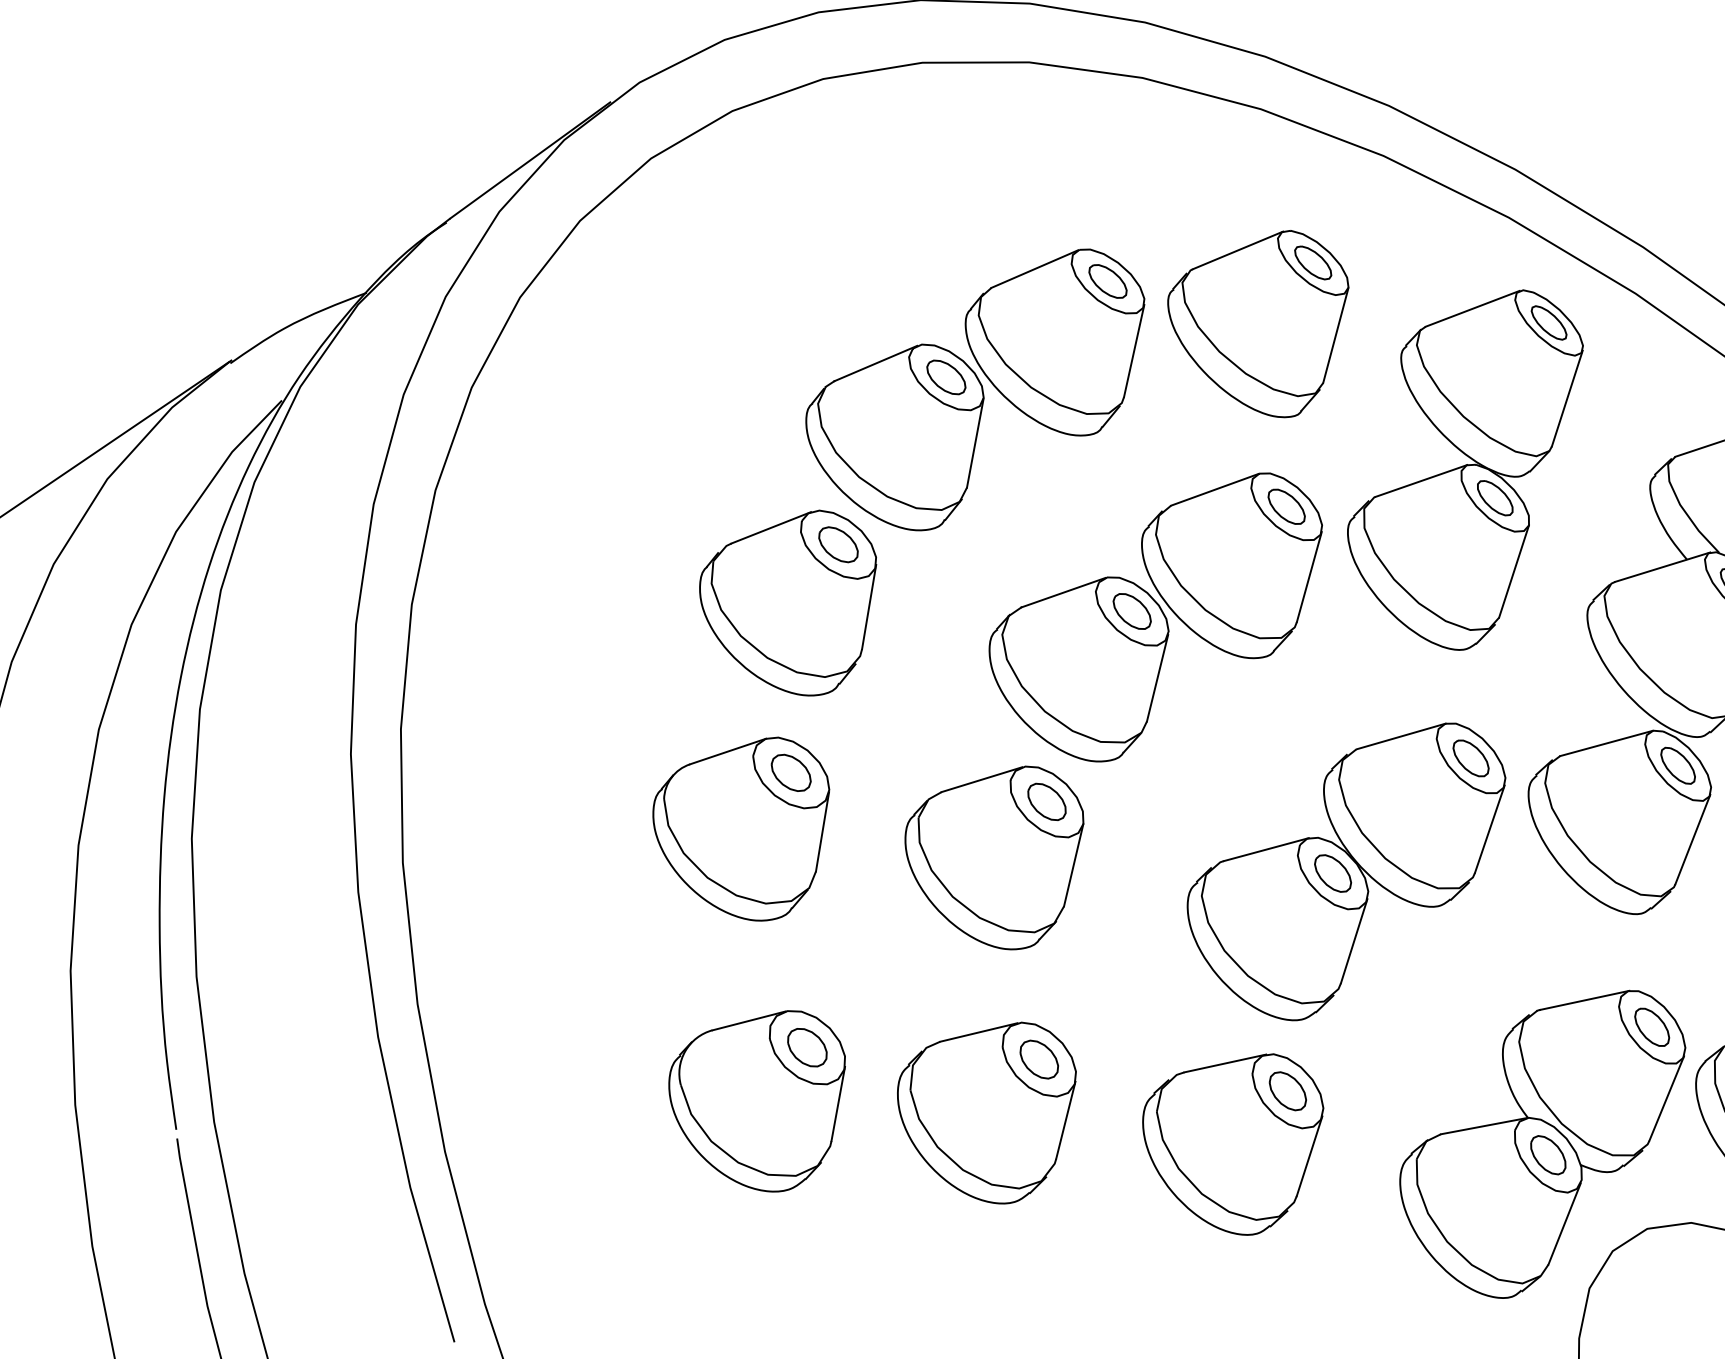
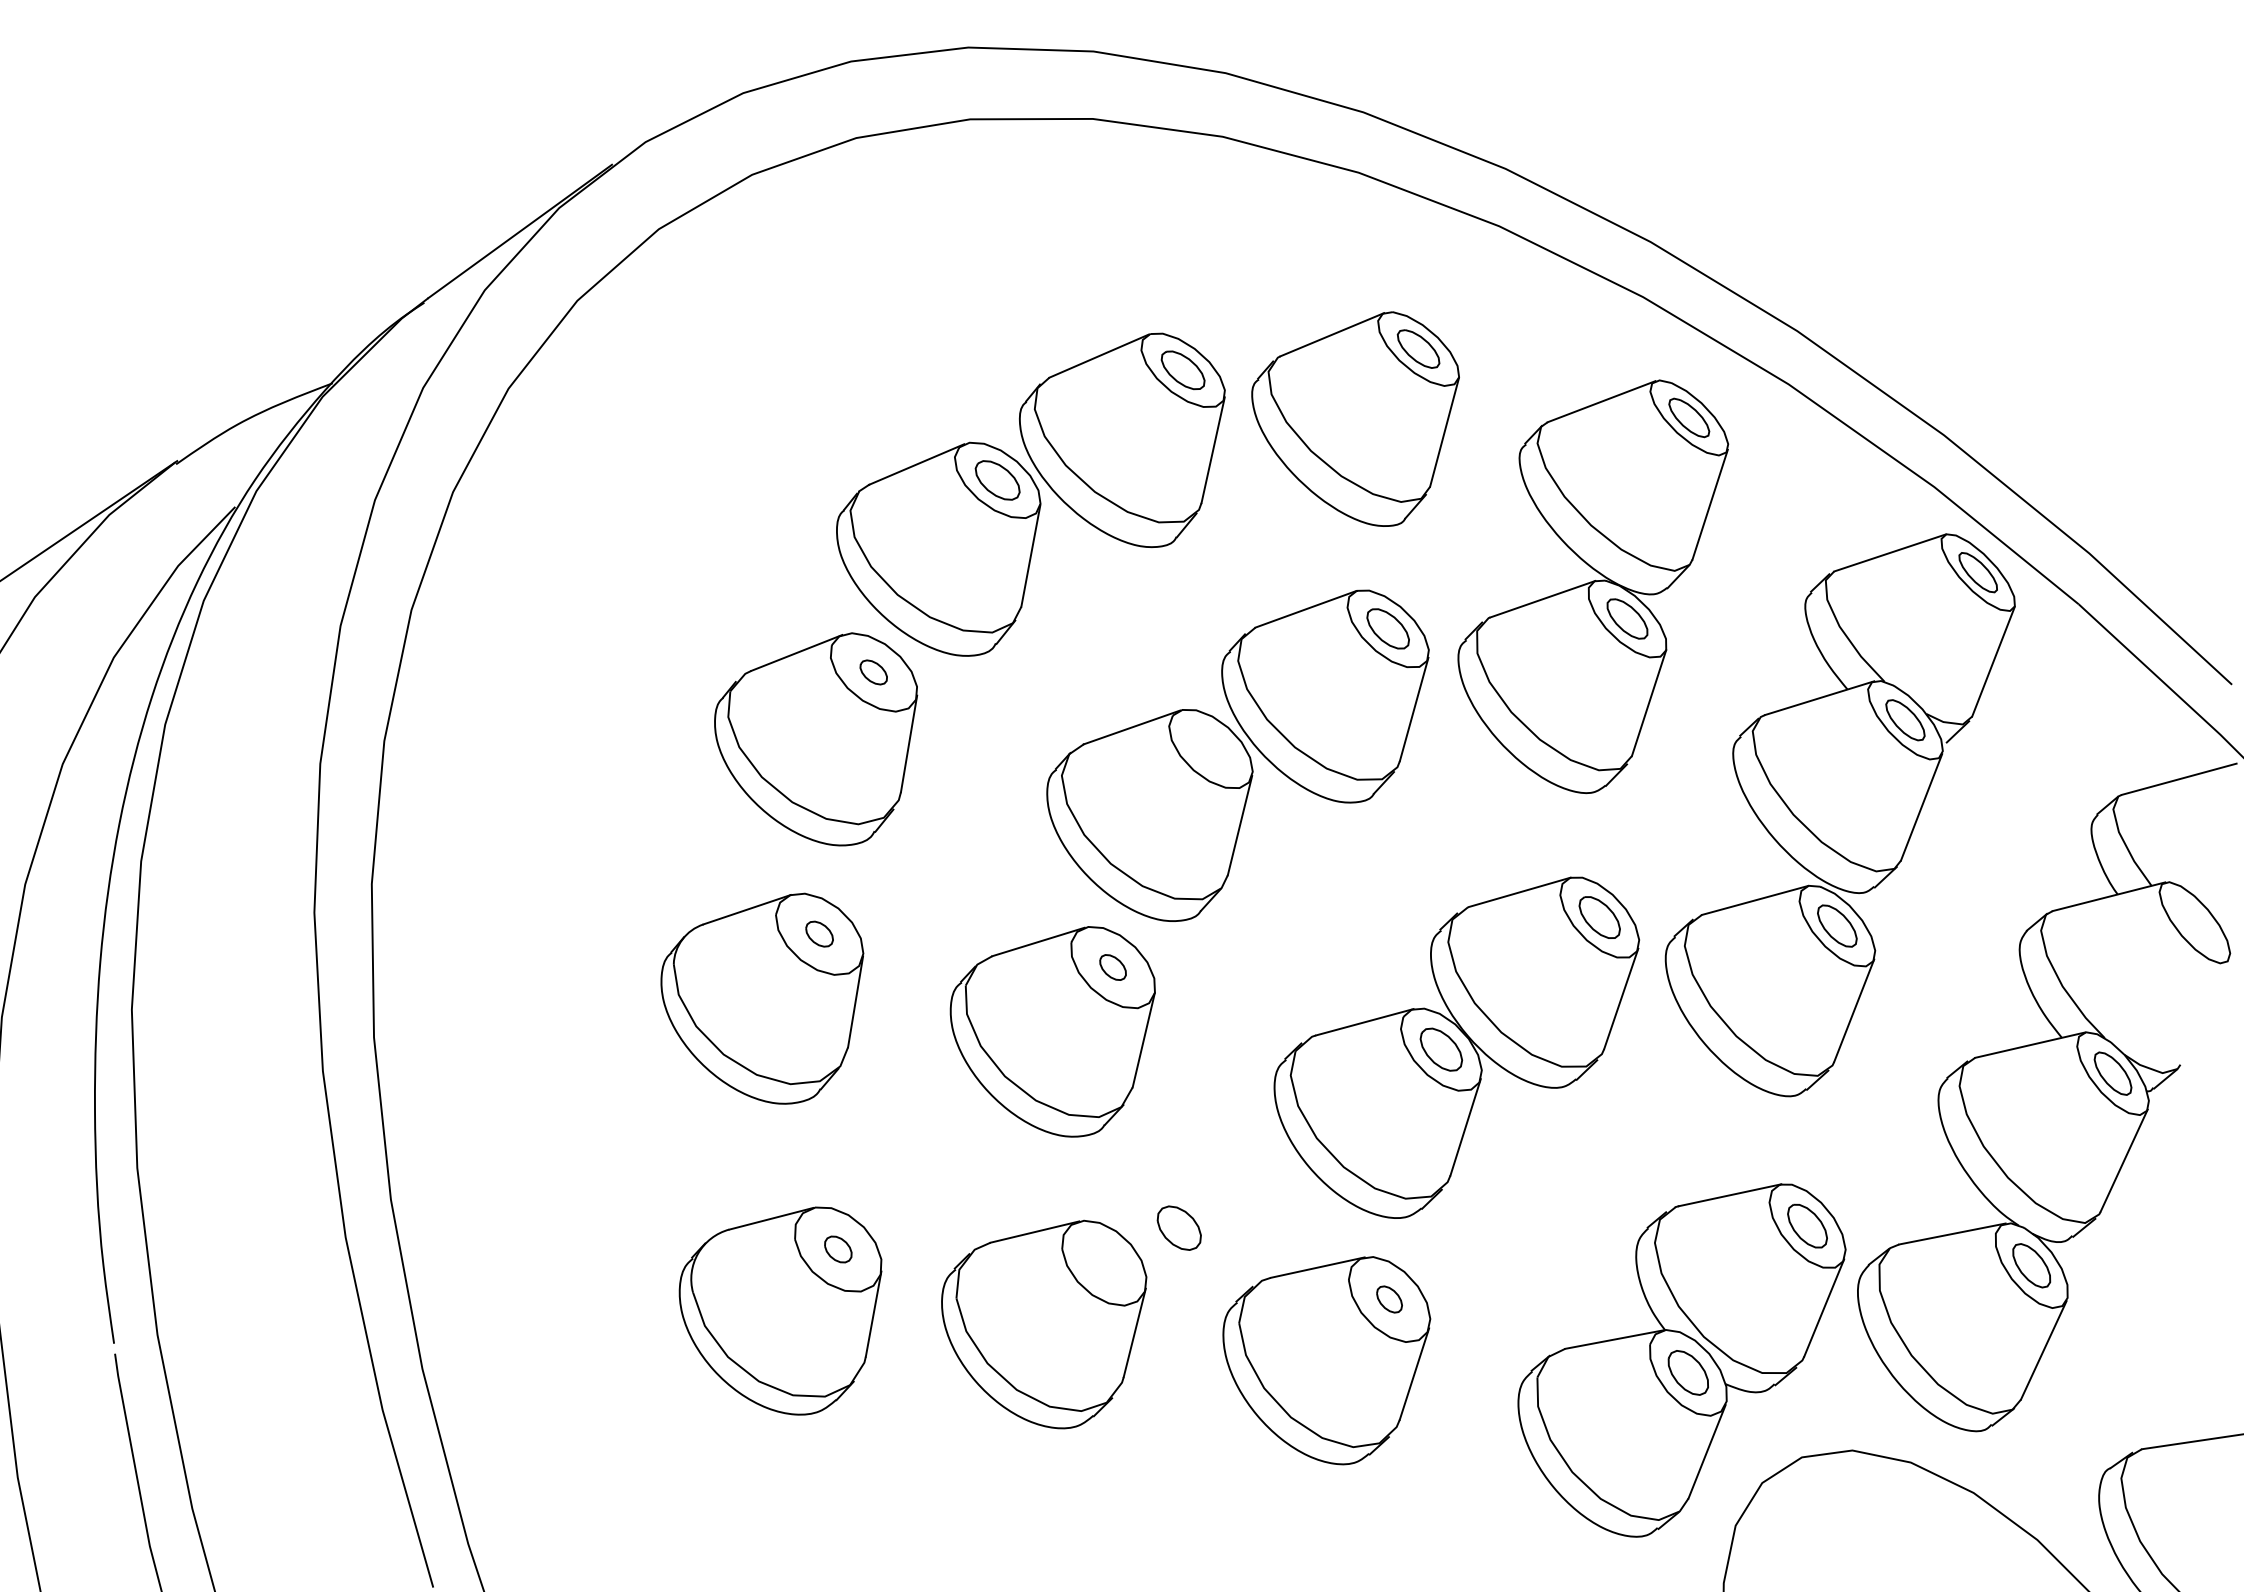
part: (838, 544) -> (873, 672), size x0.6
part: (1131, 611) -> (1210, 748), removed
part: (791, 772) -> (819, 933), size x0.6
part: (1046, 801) -> (1112, 967), size x0.6
part: (807, 1047) -> (838, 1249), size x0.6
part: (1038, 1059) -> (1178, 1227), moved
part: (1287, 1091) -> (1389, 1299), size x0.6

